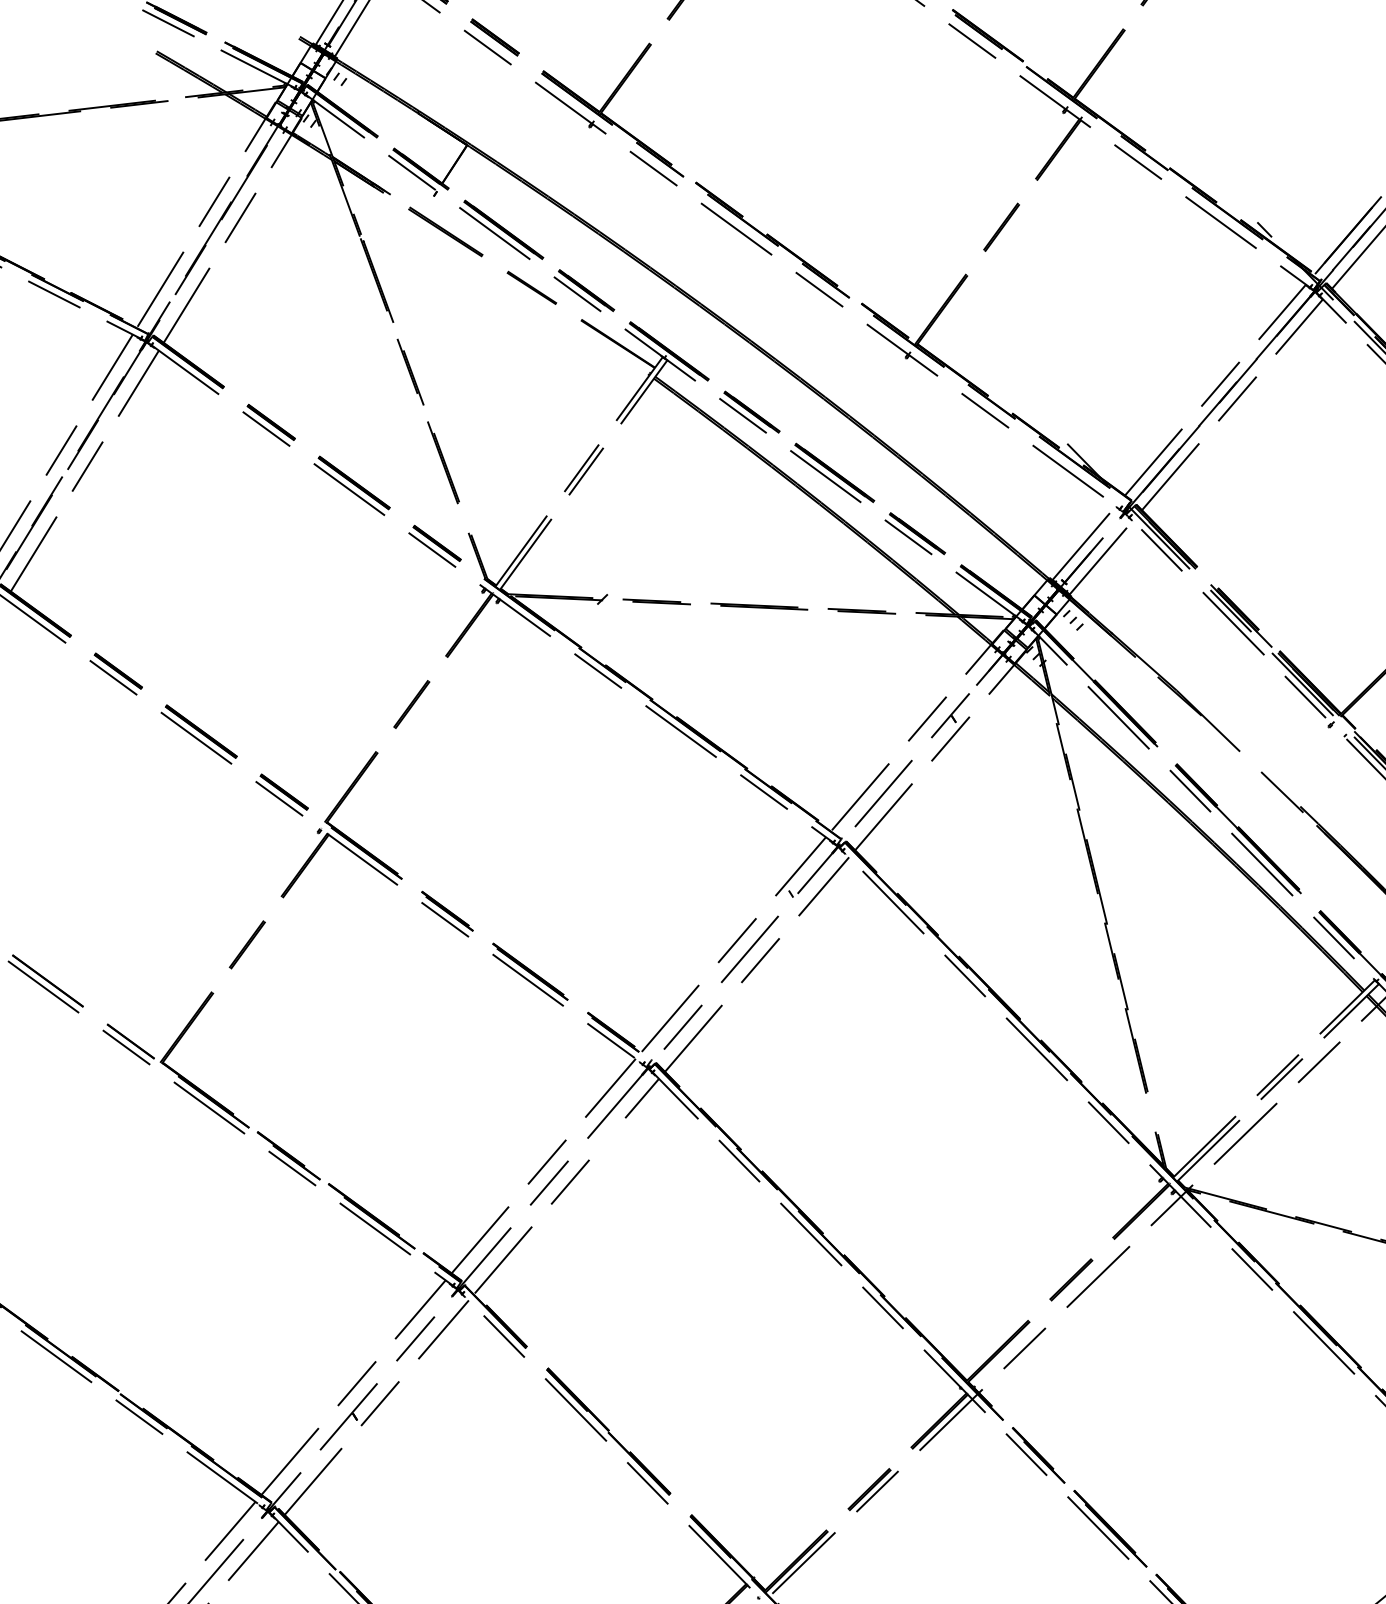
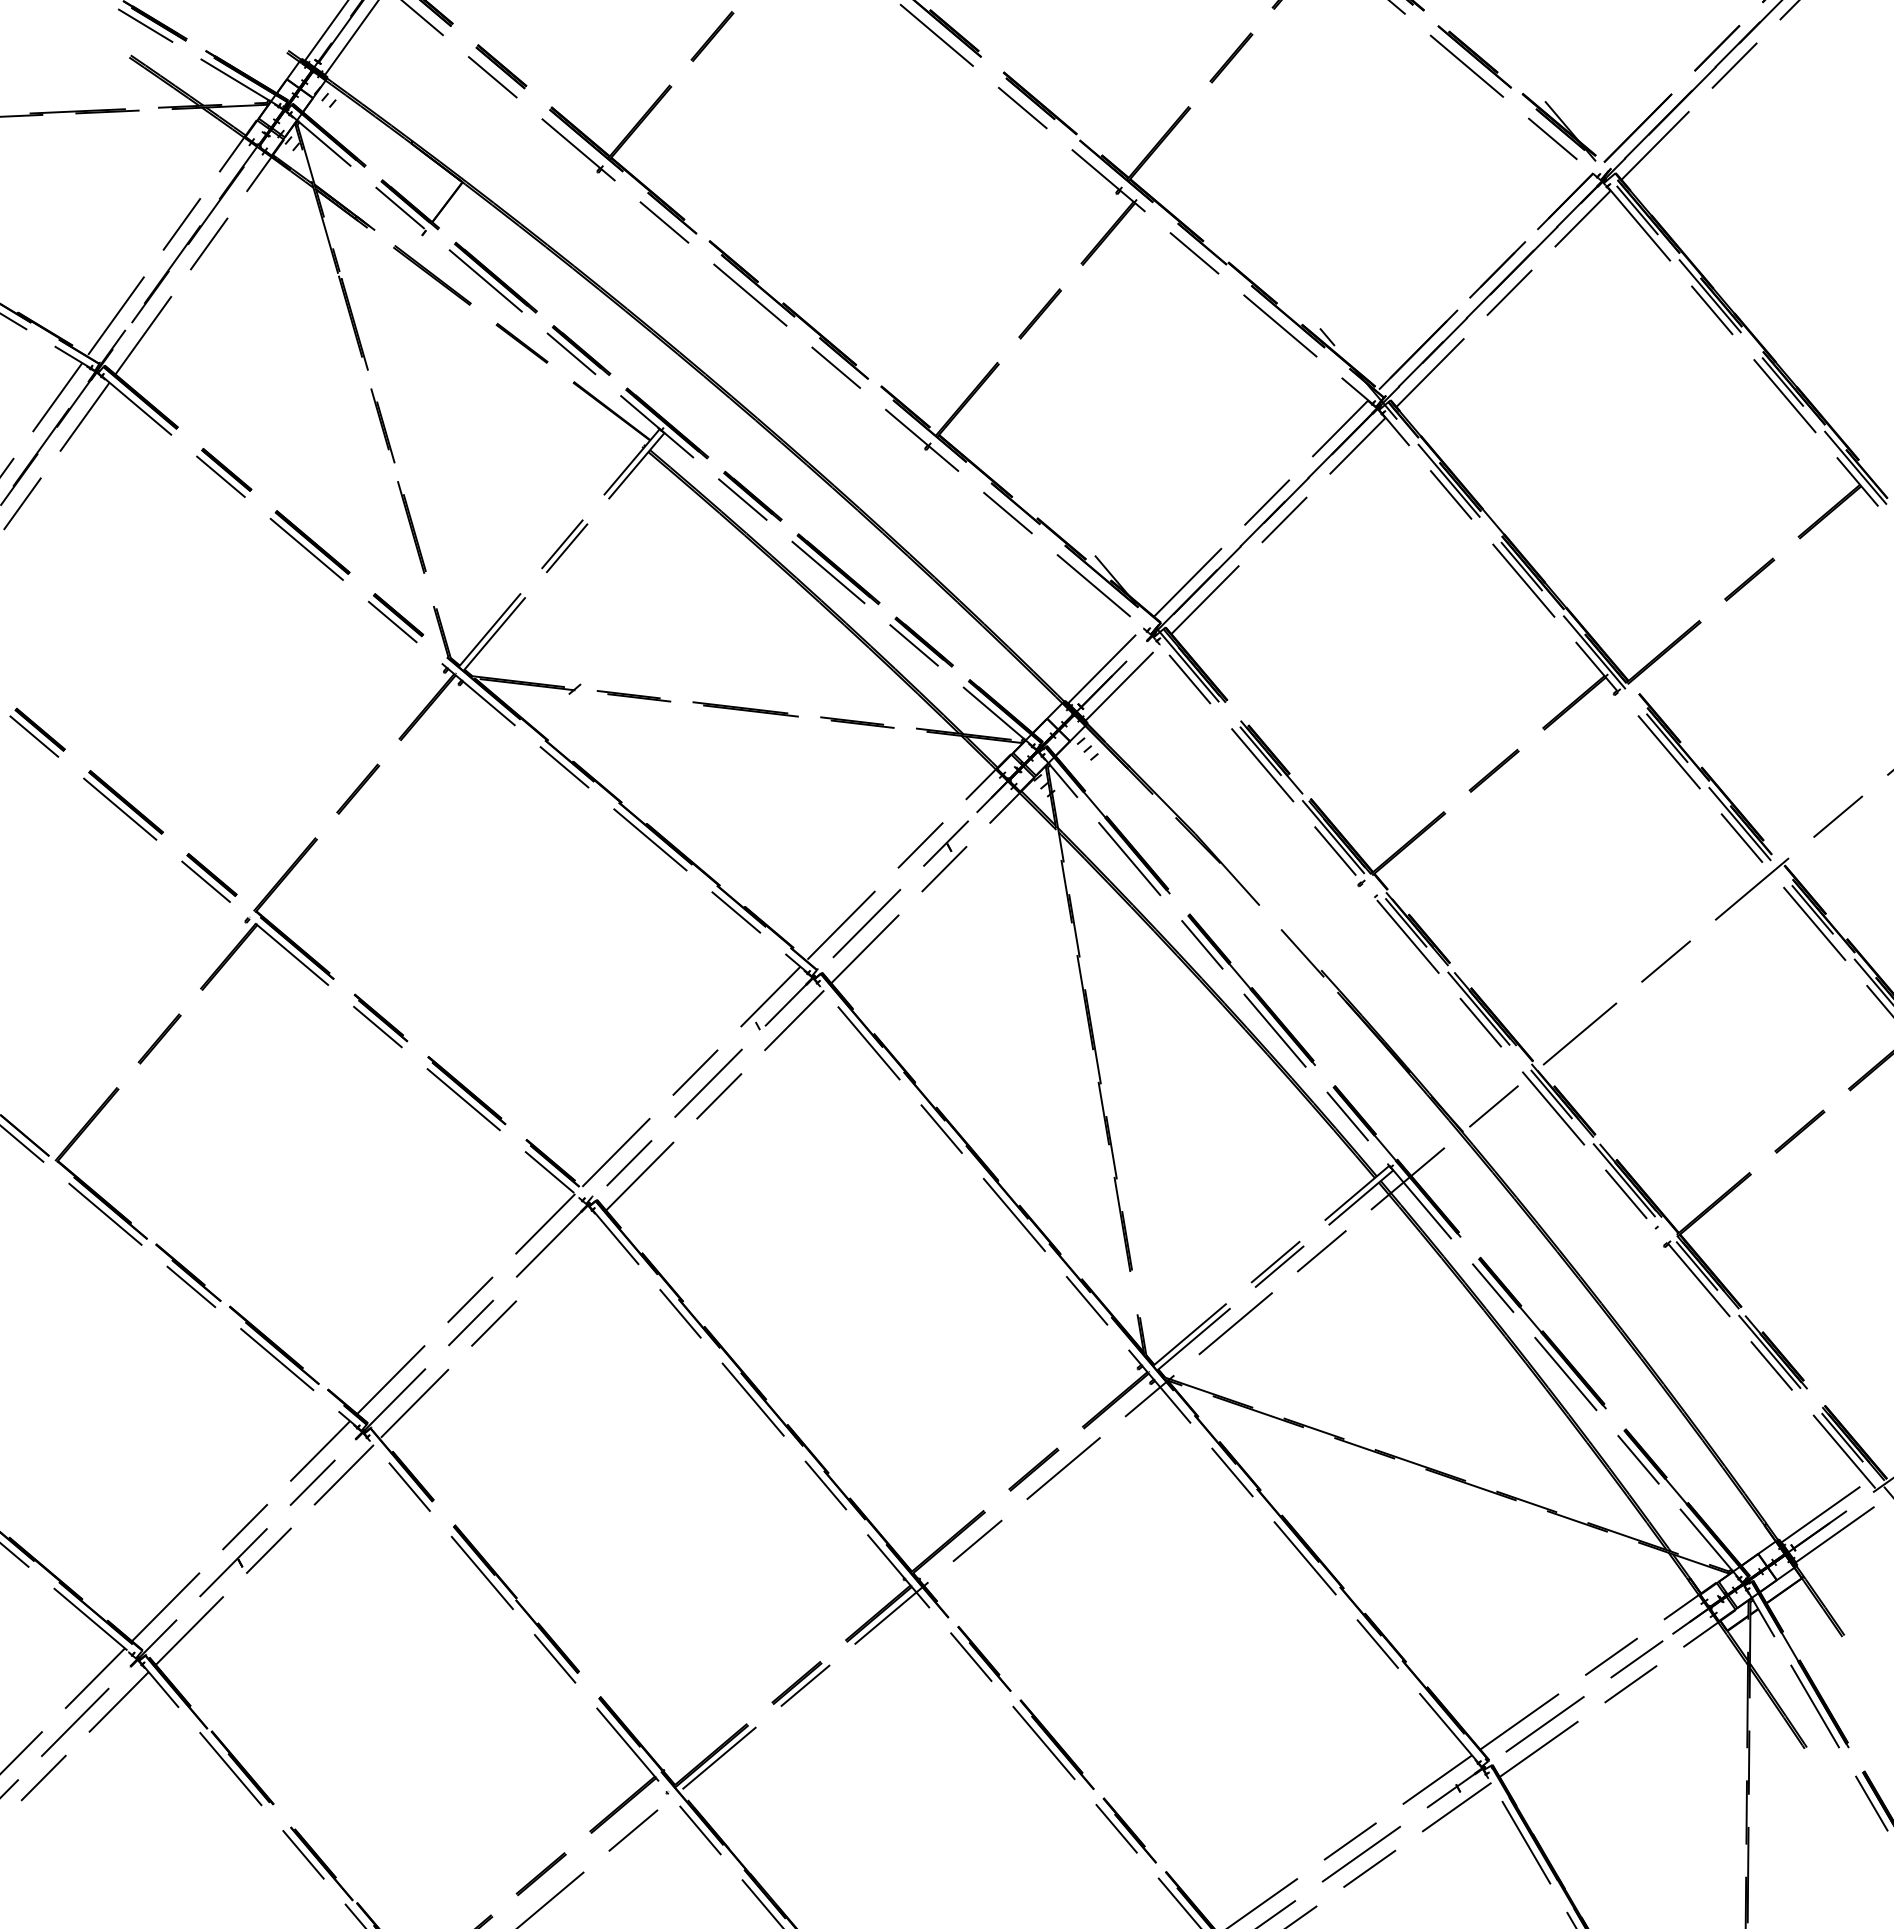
line: (642, 1098) -> (579, 1237), removed

